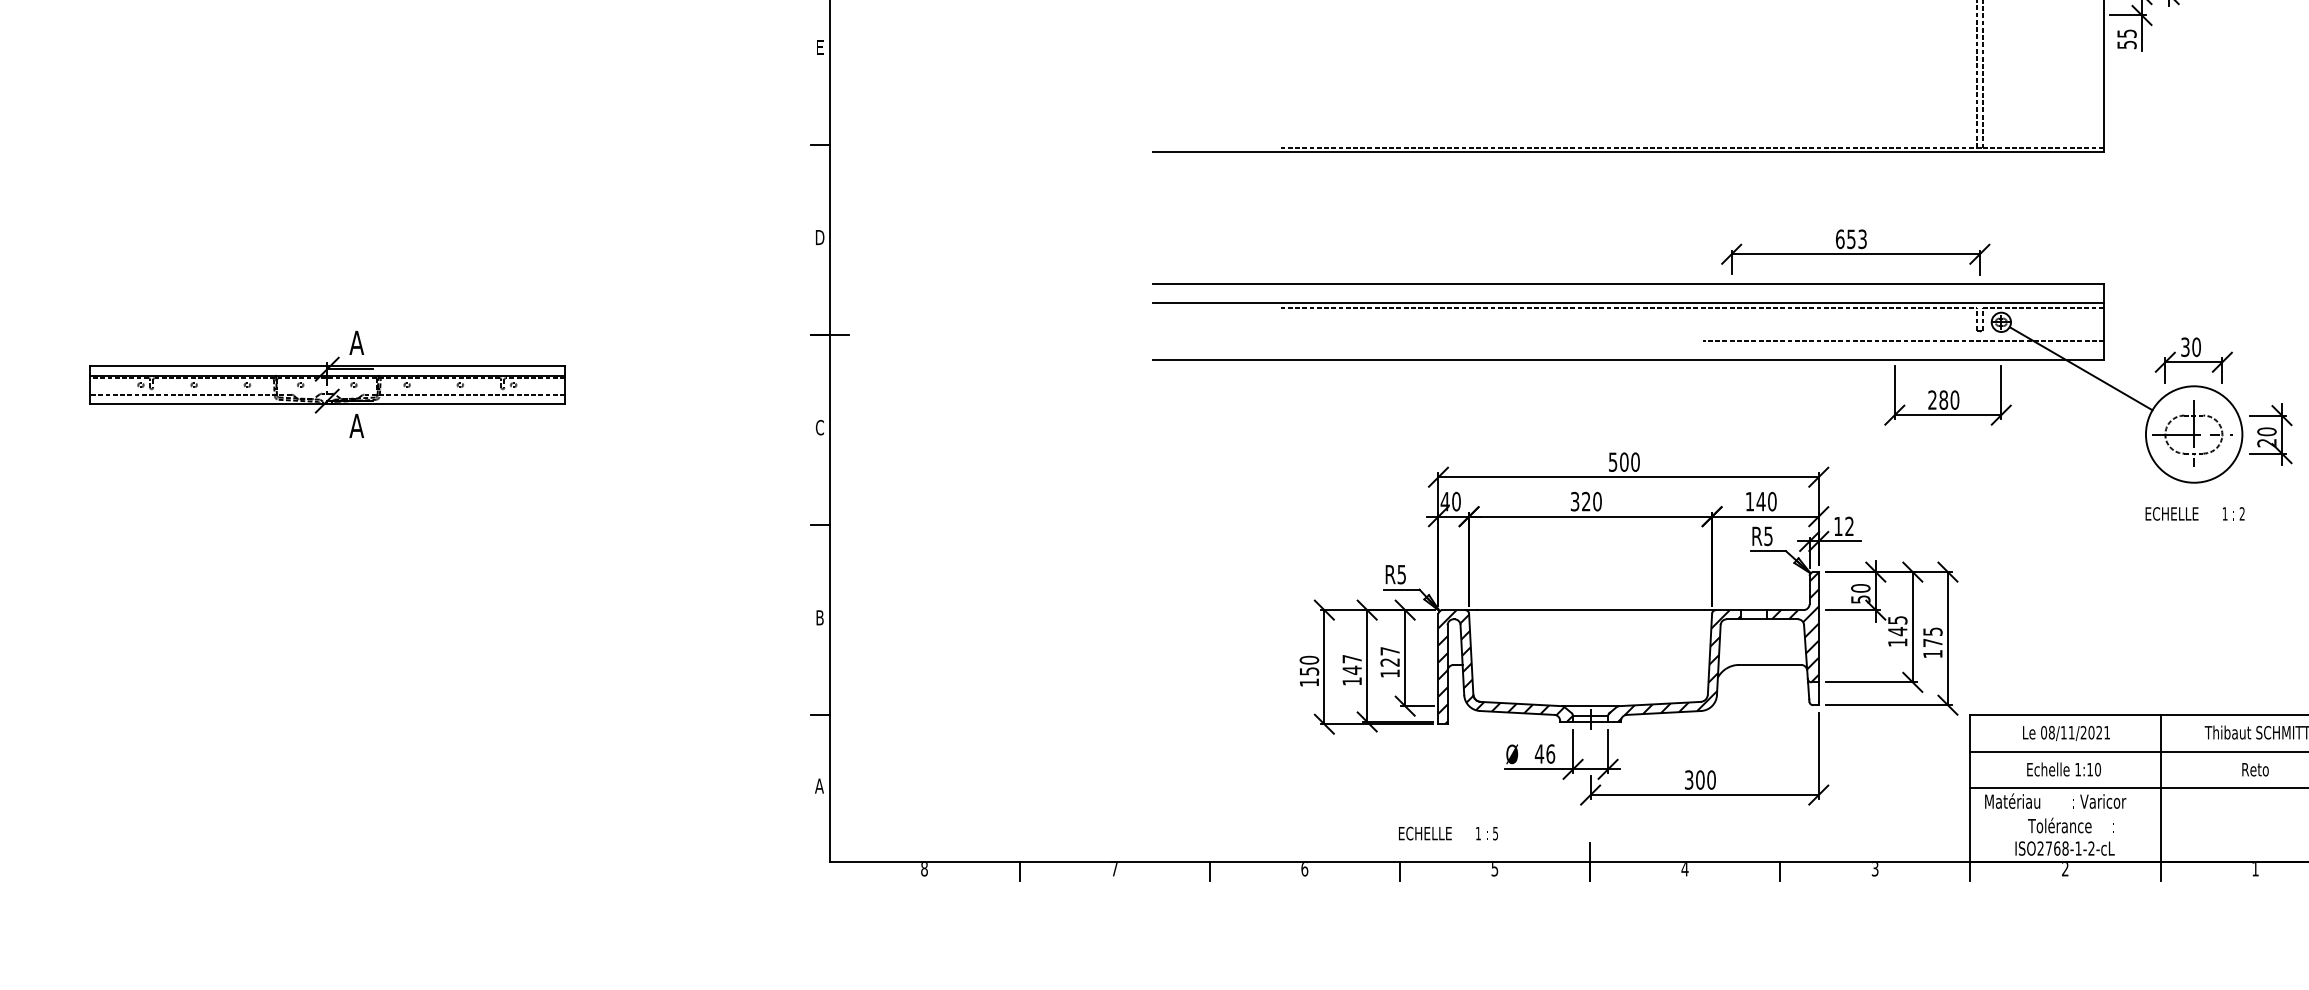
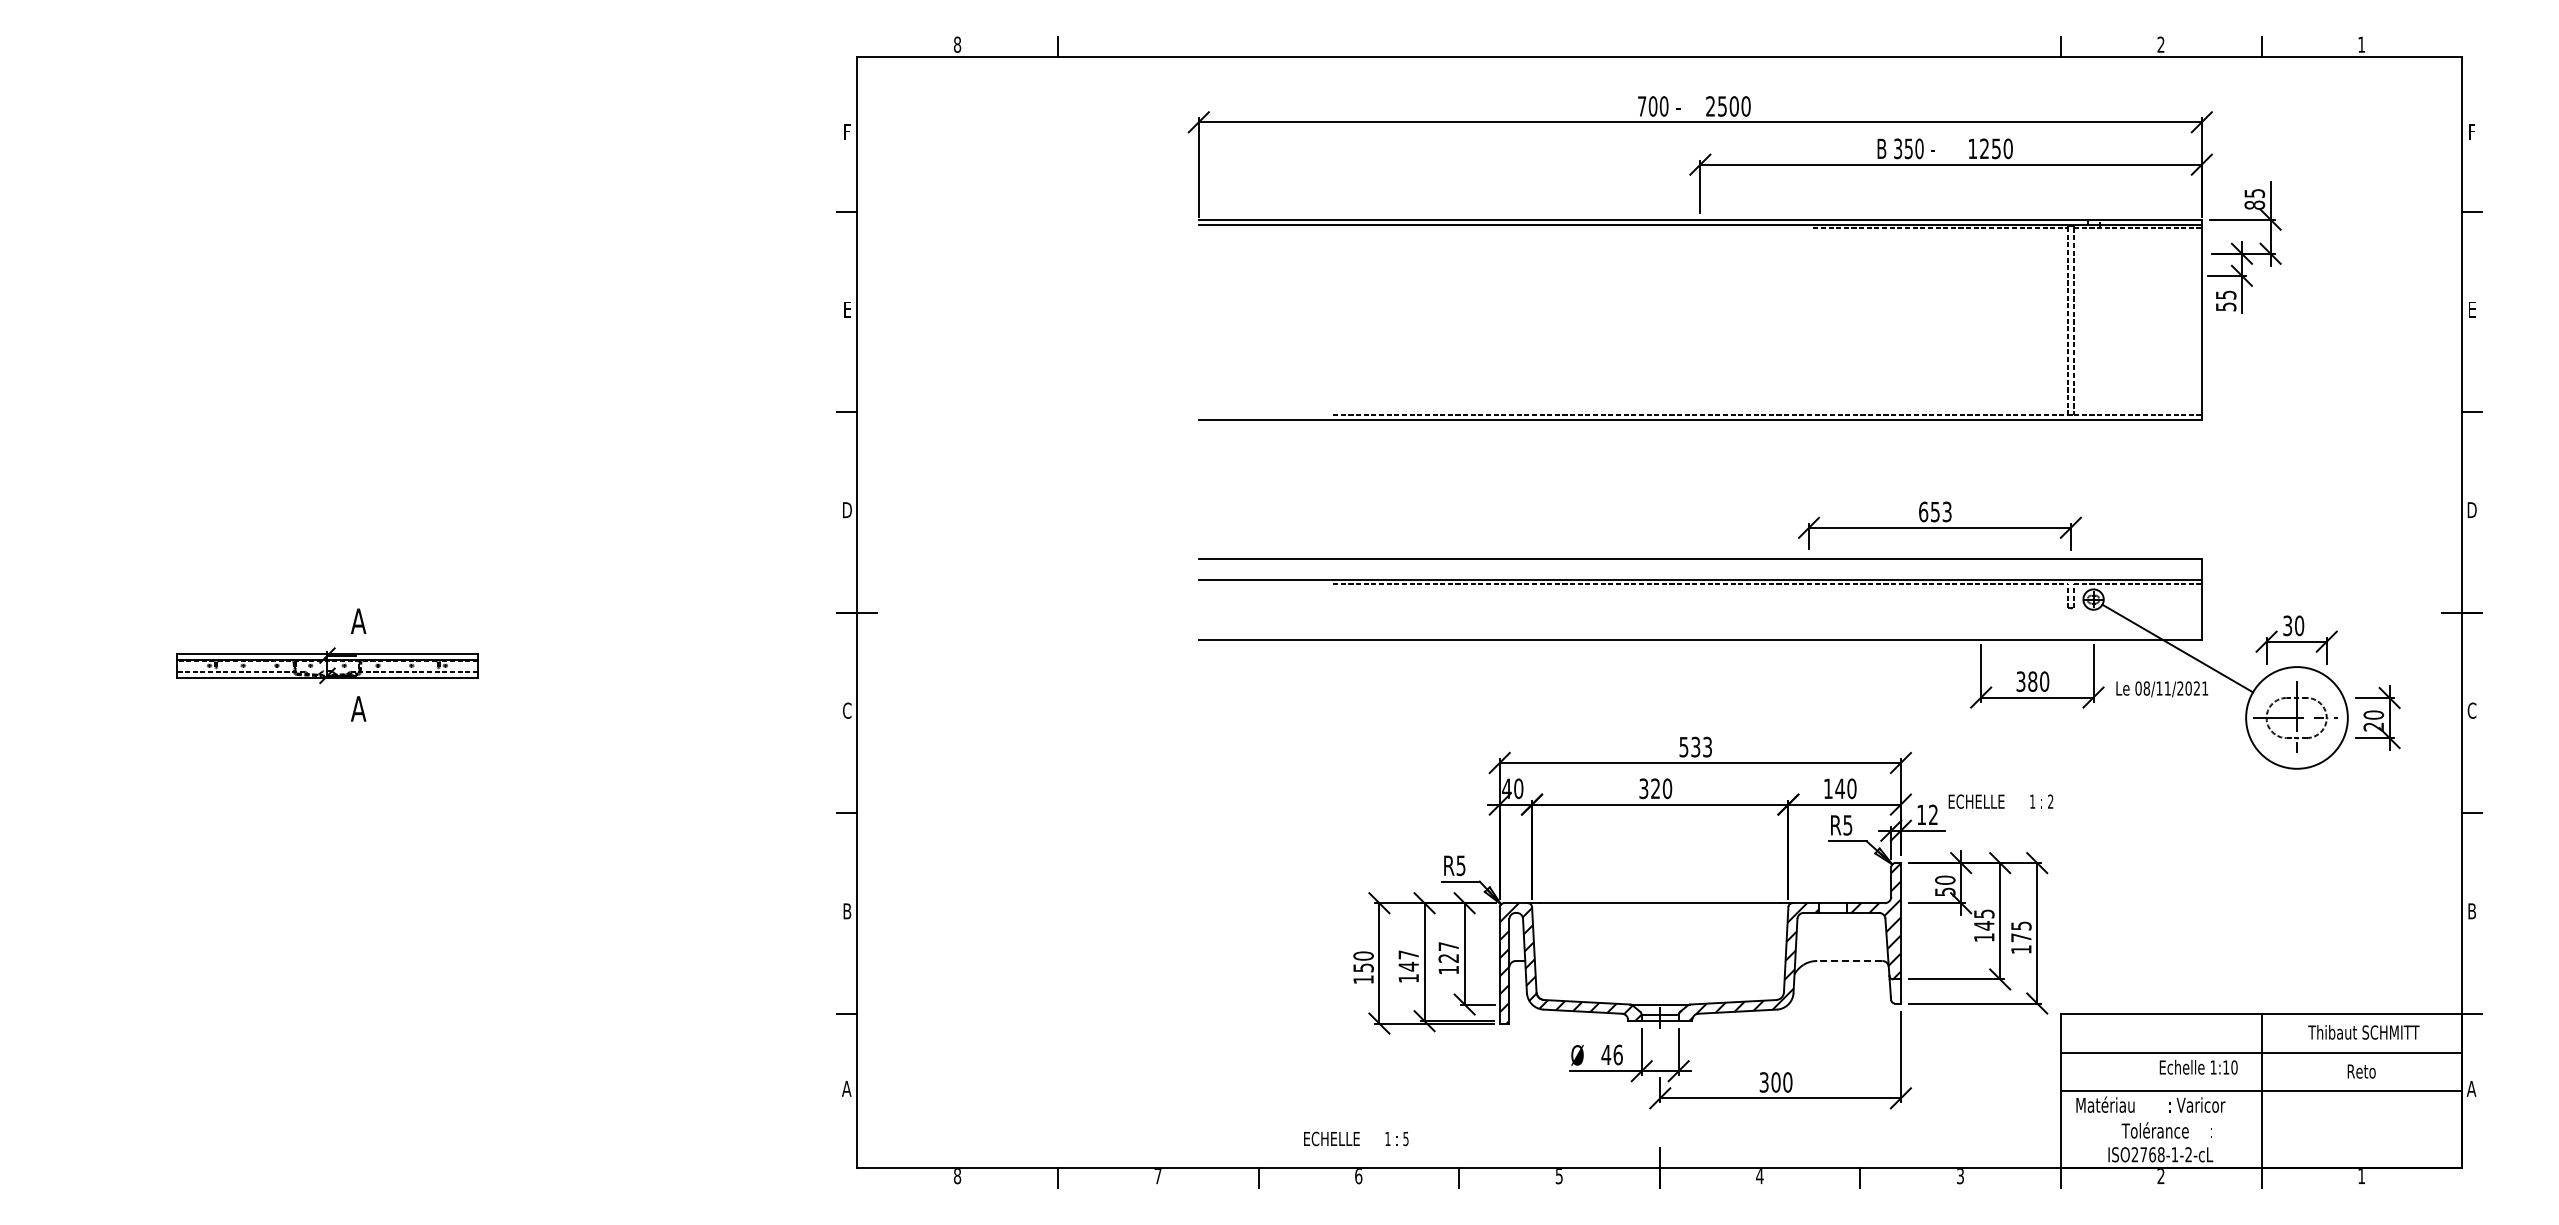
line: (1902, 341) -> (1989, 619), removed
part: (327, 384) -> (327, 665), size x0.6
text: (1932, 399) -> (2020, 681), 280 -> 380
text: (1629, 461) -> (1701, 746), 500 -> 533
text: (2194, 513) -> (2000, 801), moved
line: (1769, 664) -> (1849, 960), solid -> dashed
text: (2066, 733) -> (2162, 689), moved
text: (2063, 769) -> (2198, 1067), moved
text: (1448, 833) -> (1356, 1138), moved

